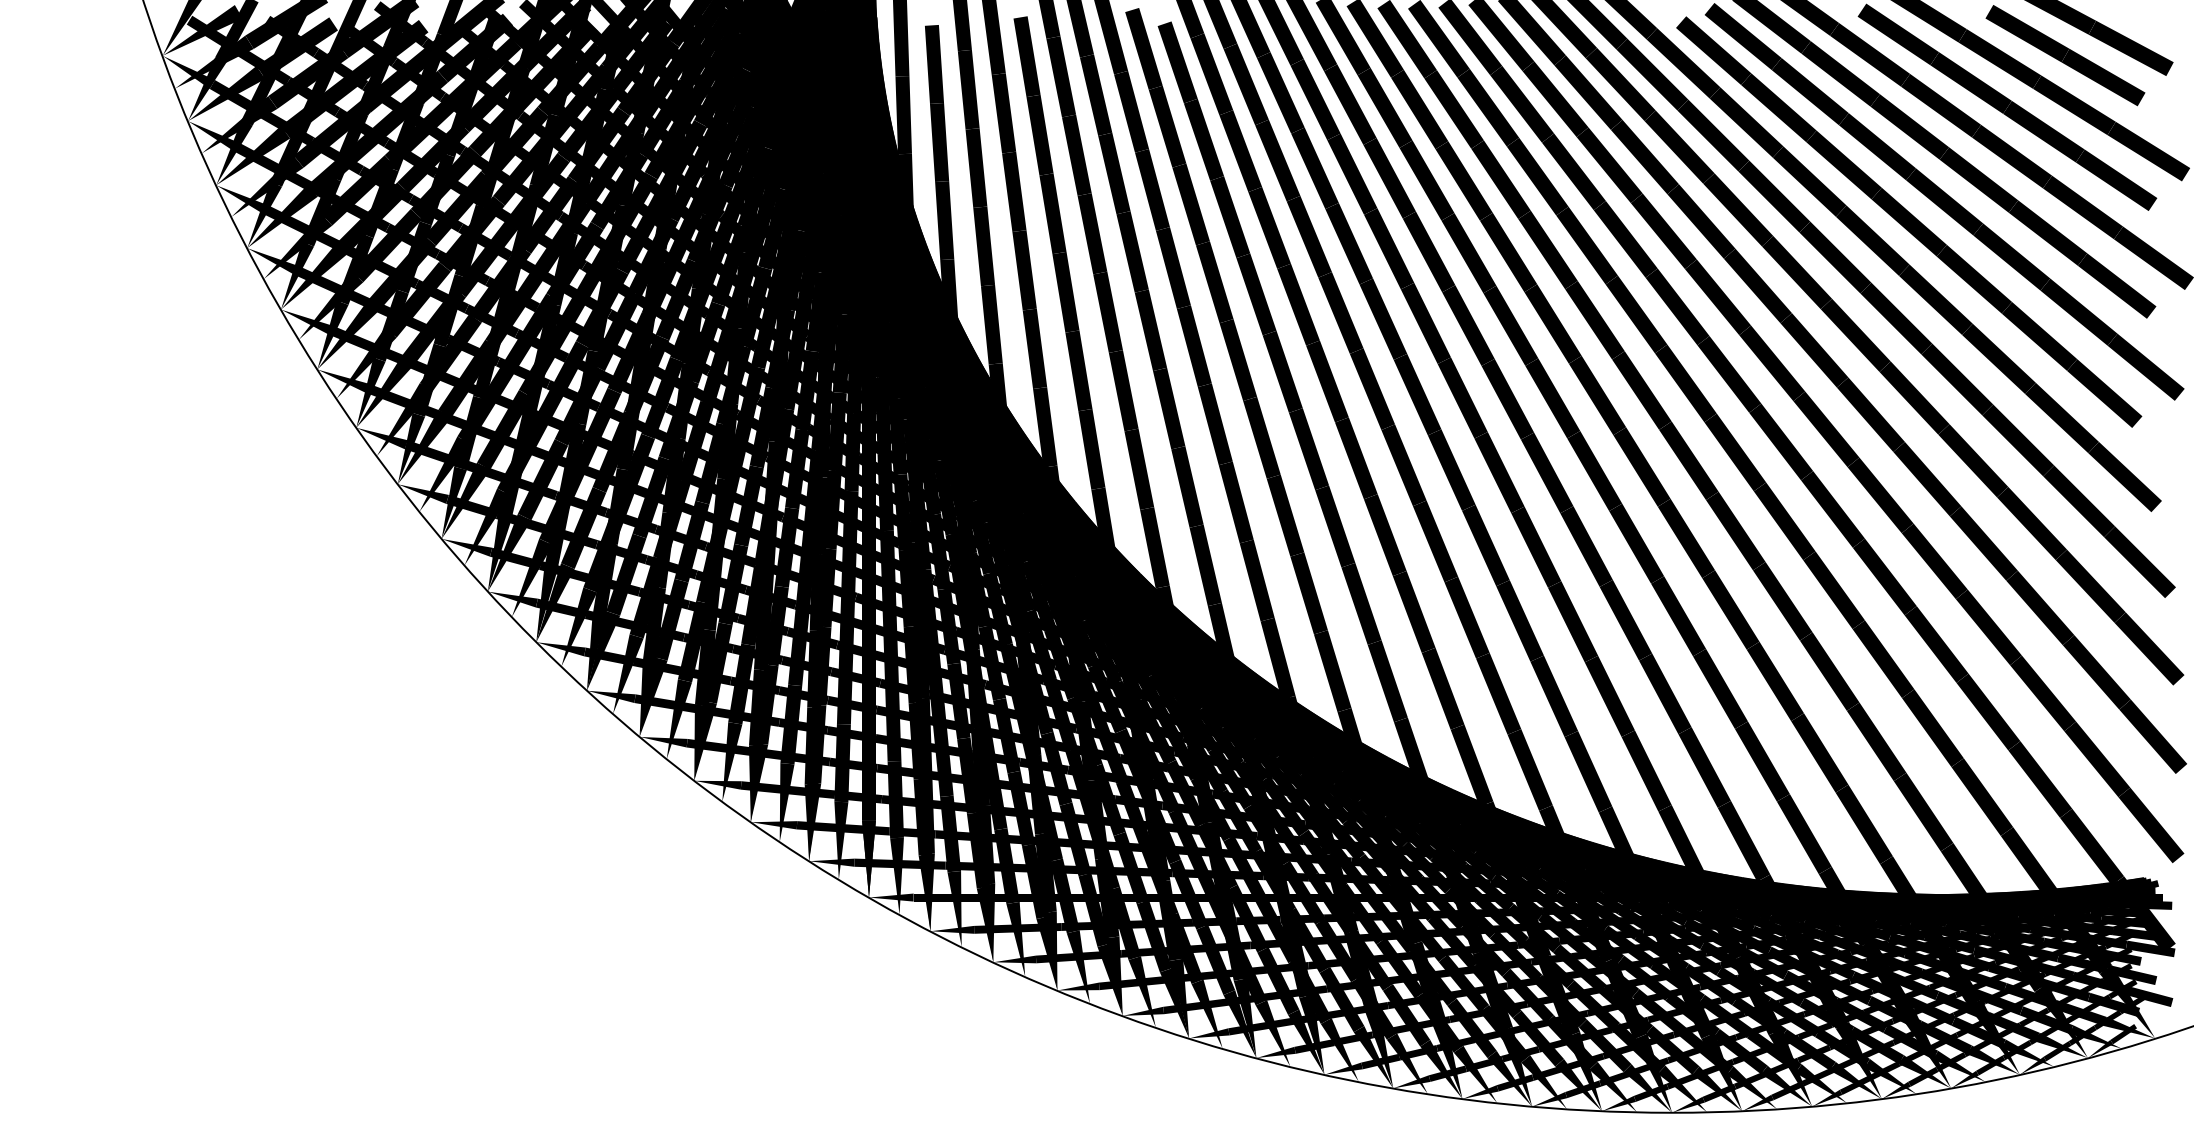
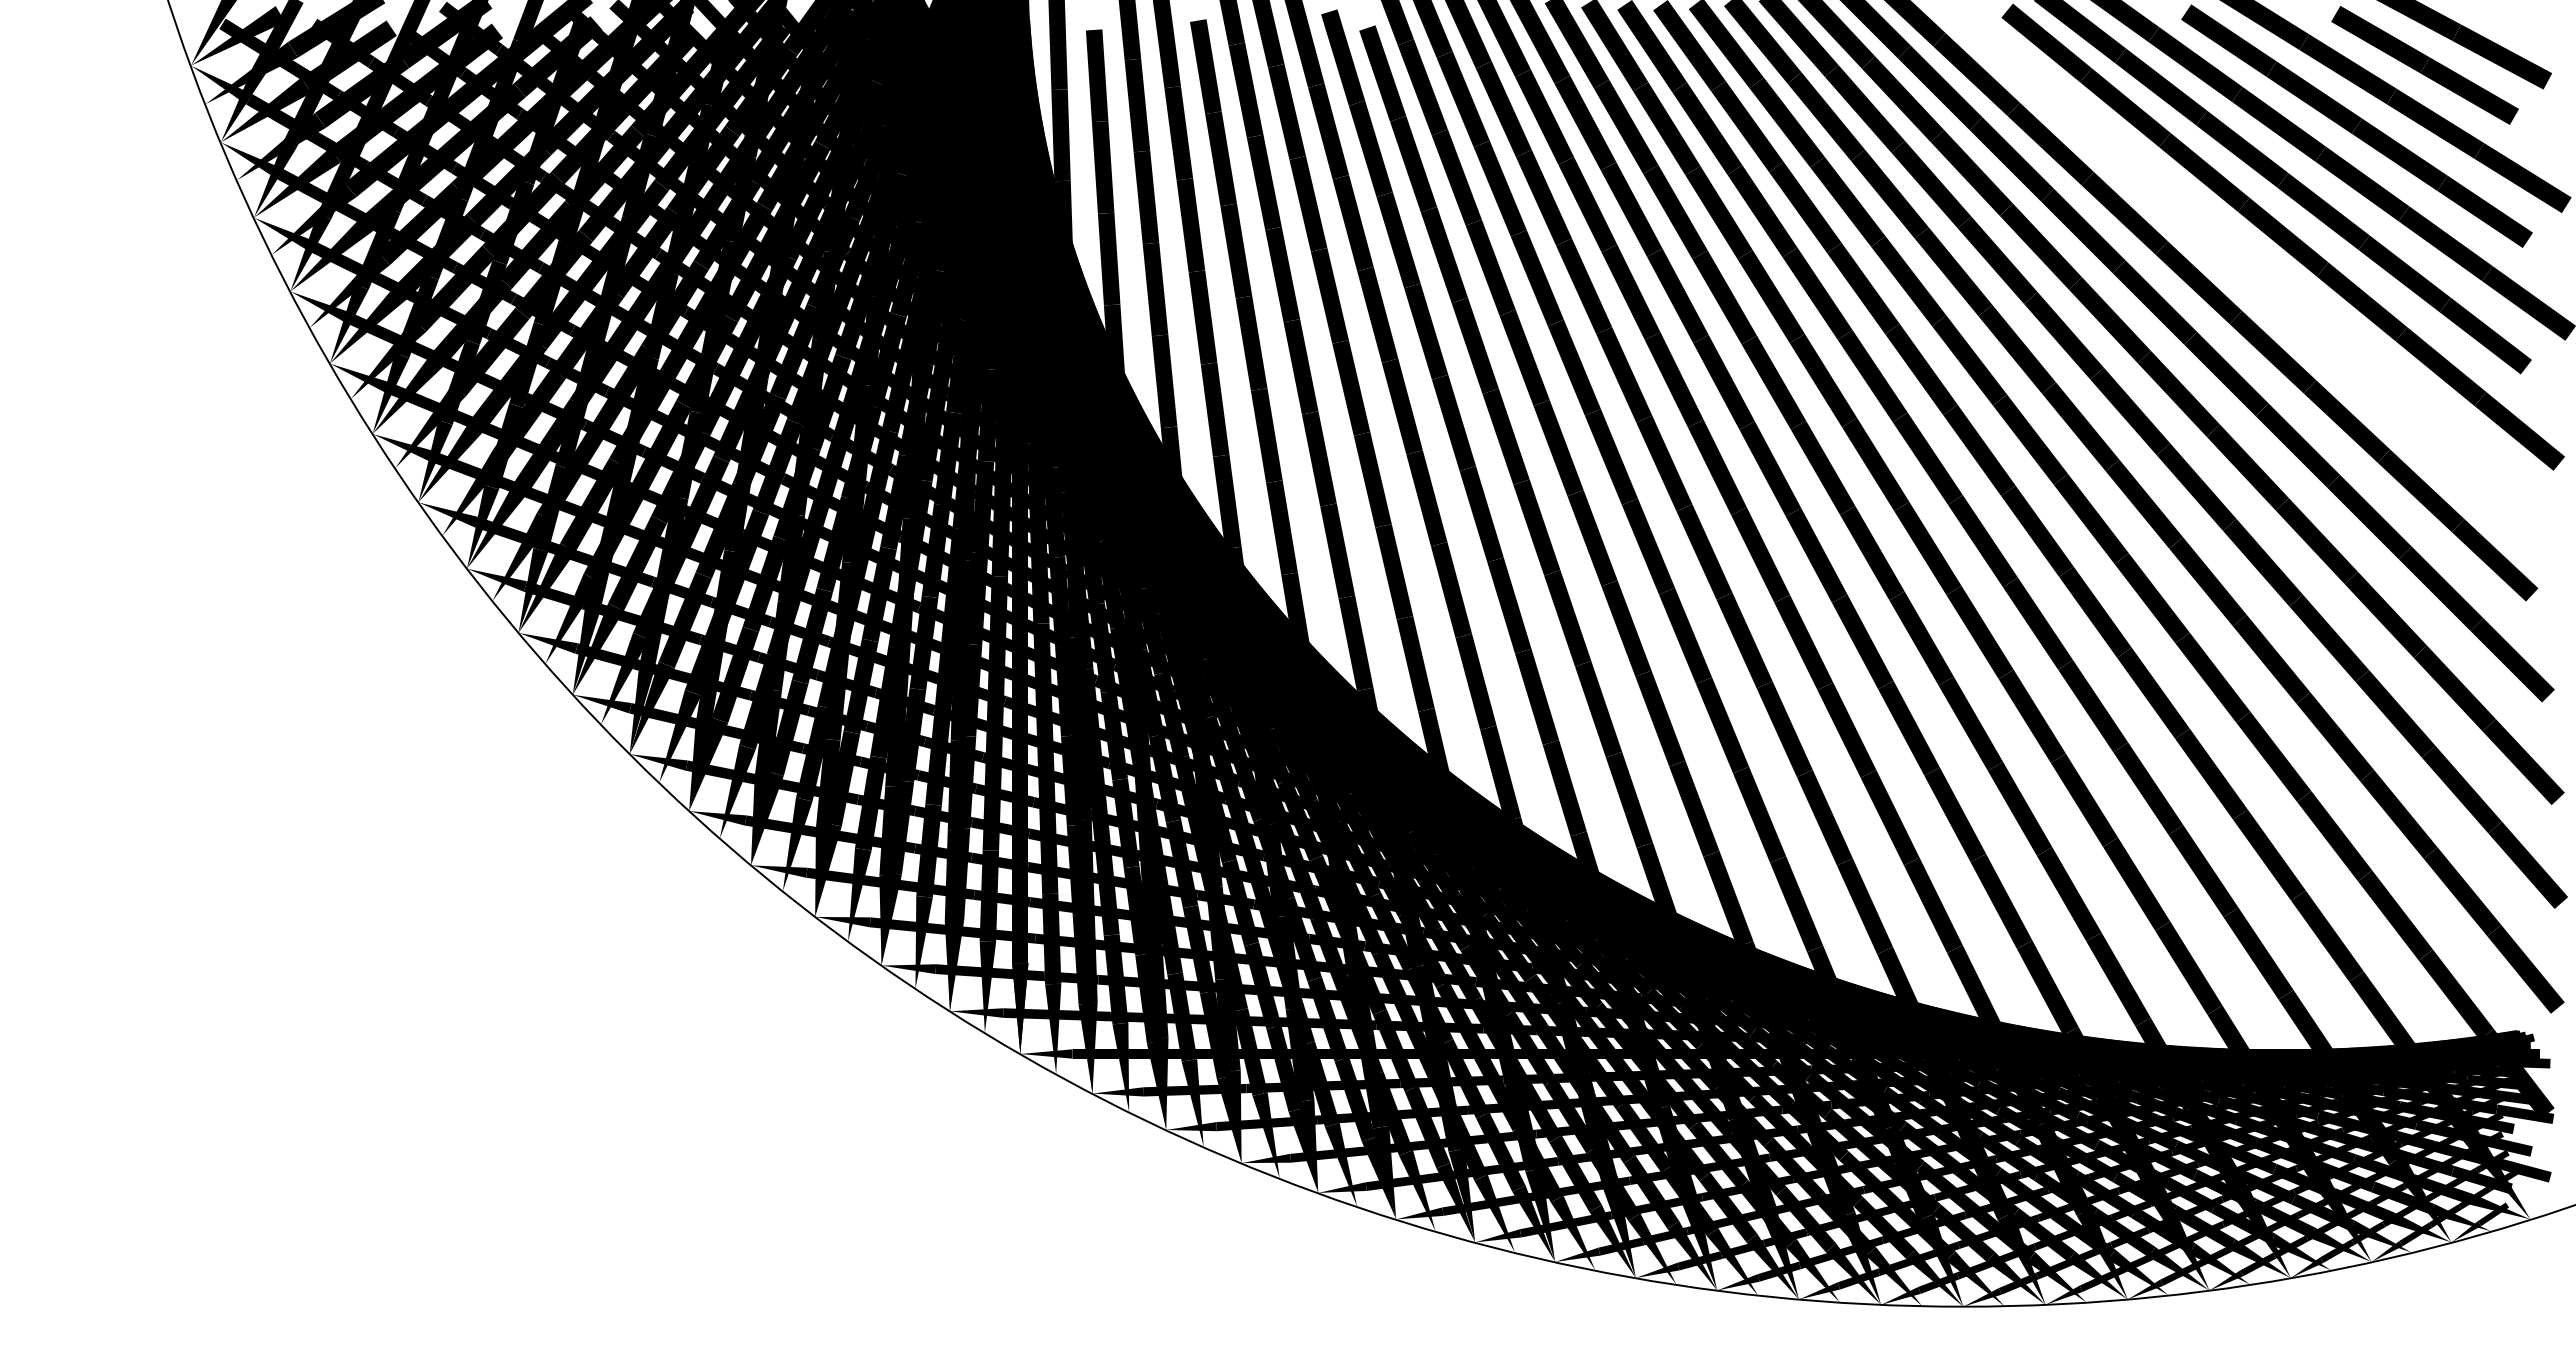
part: (1909, 221) -> (2241, 260), removed

